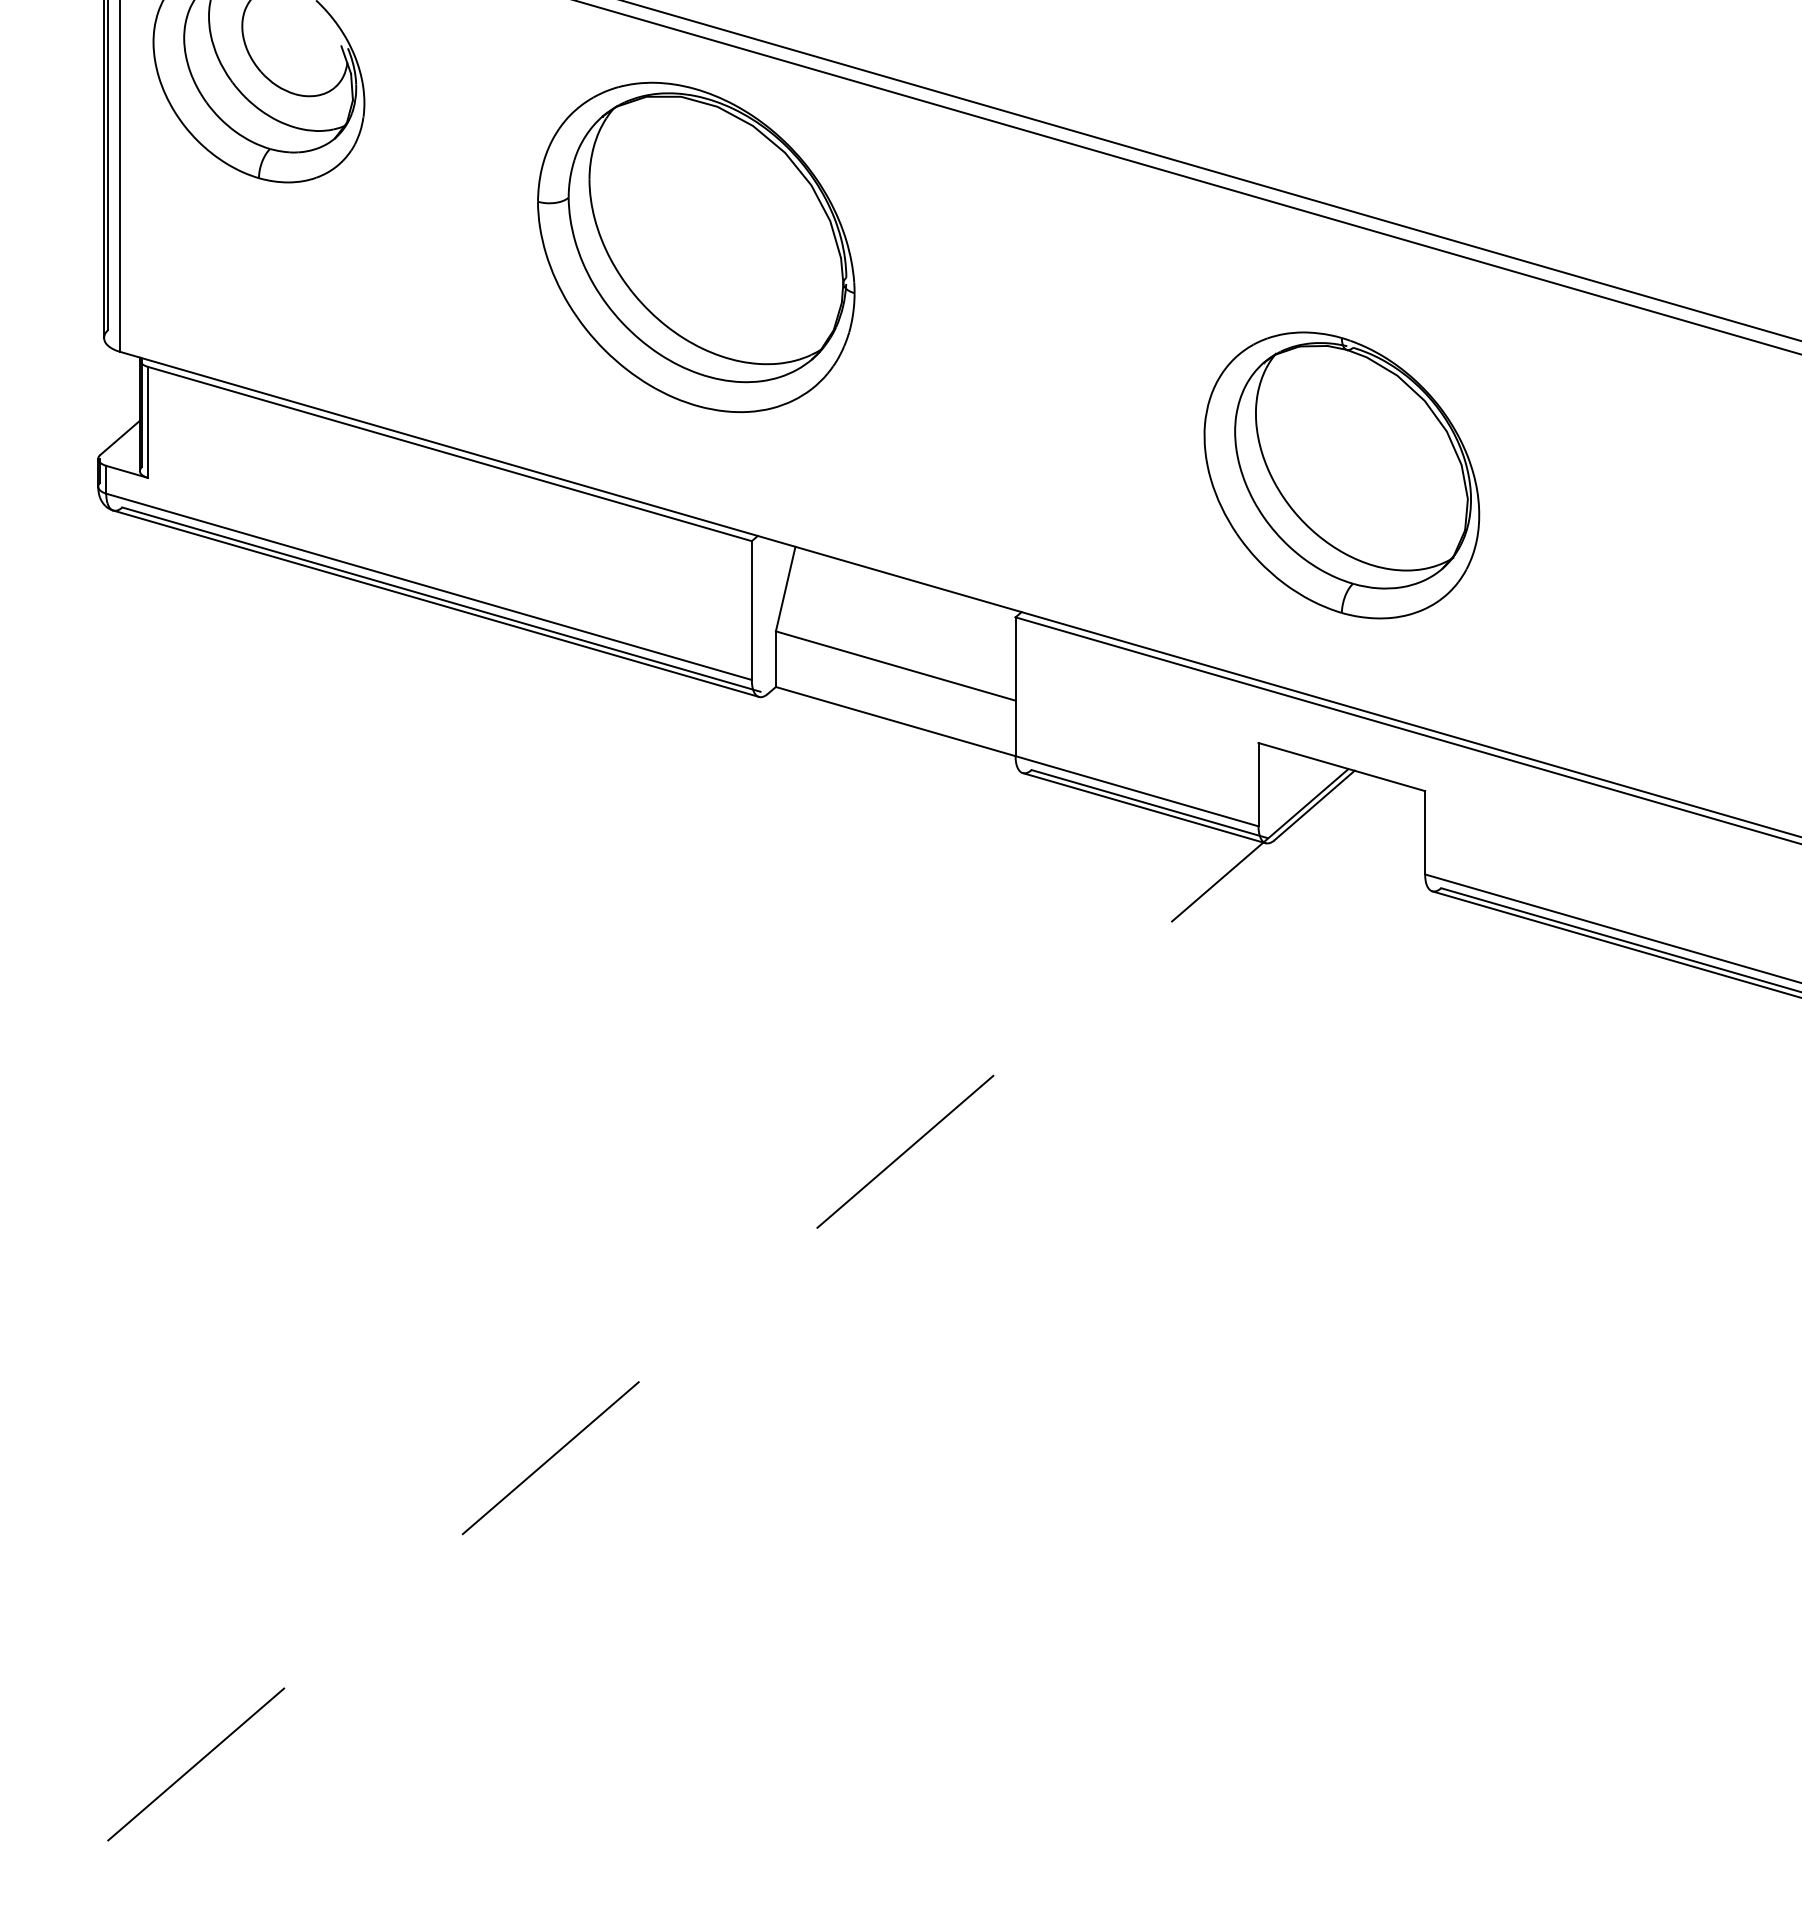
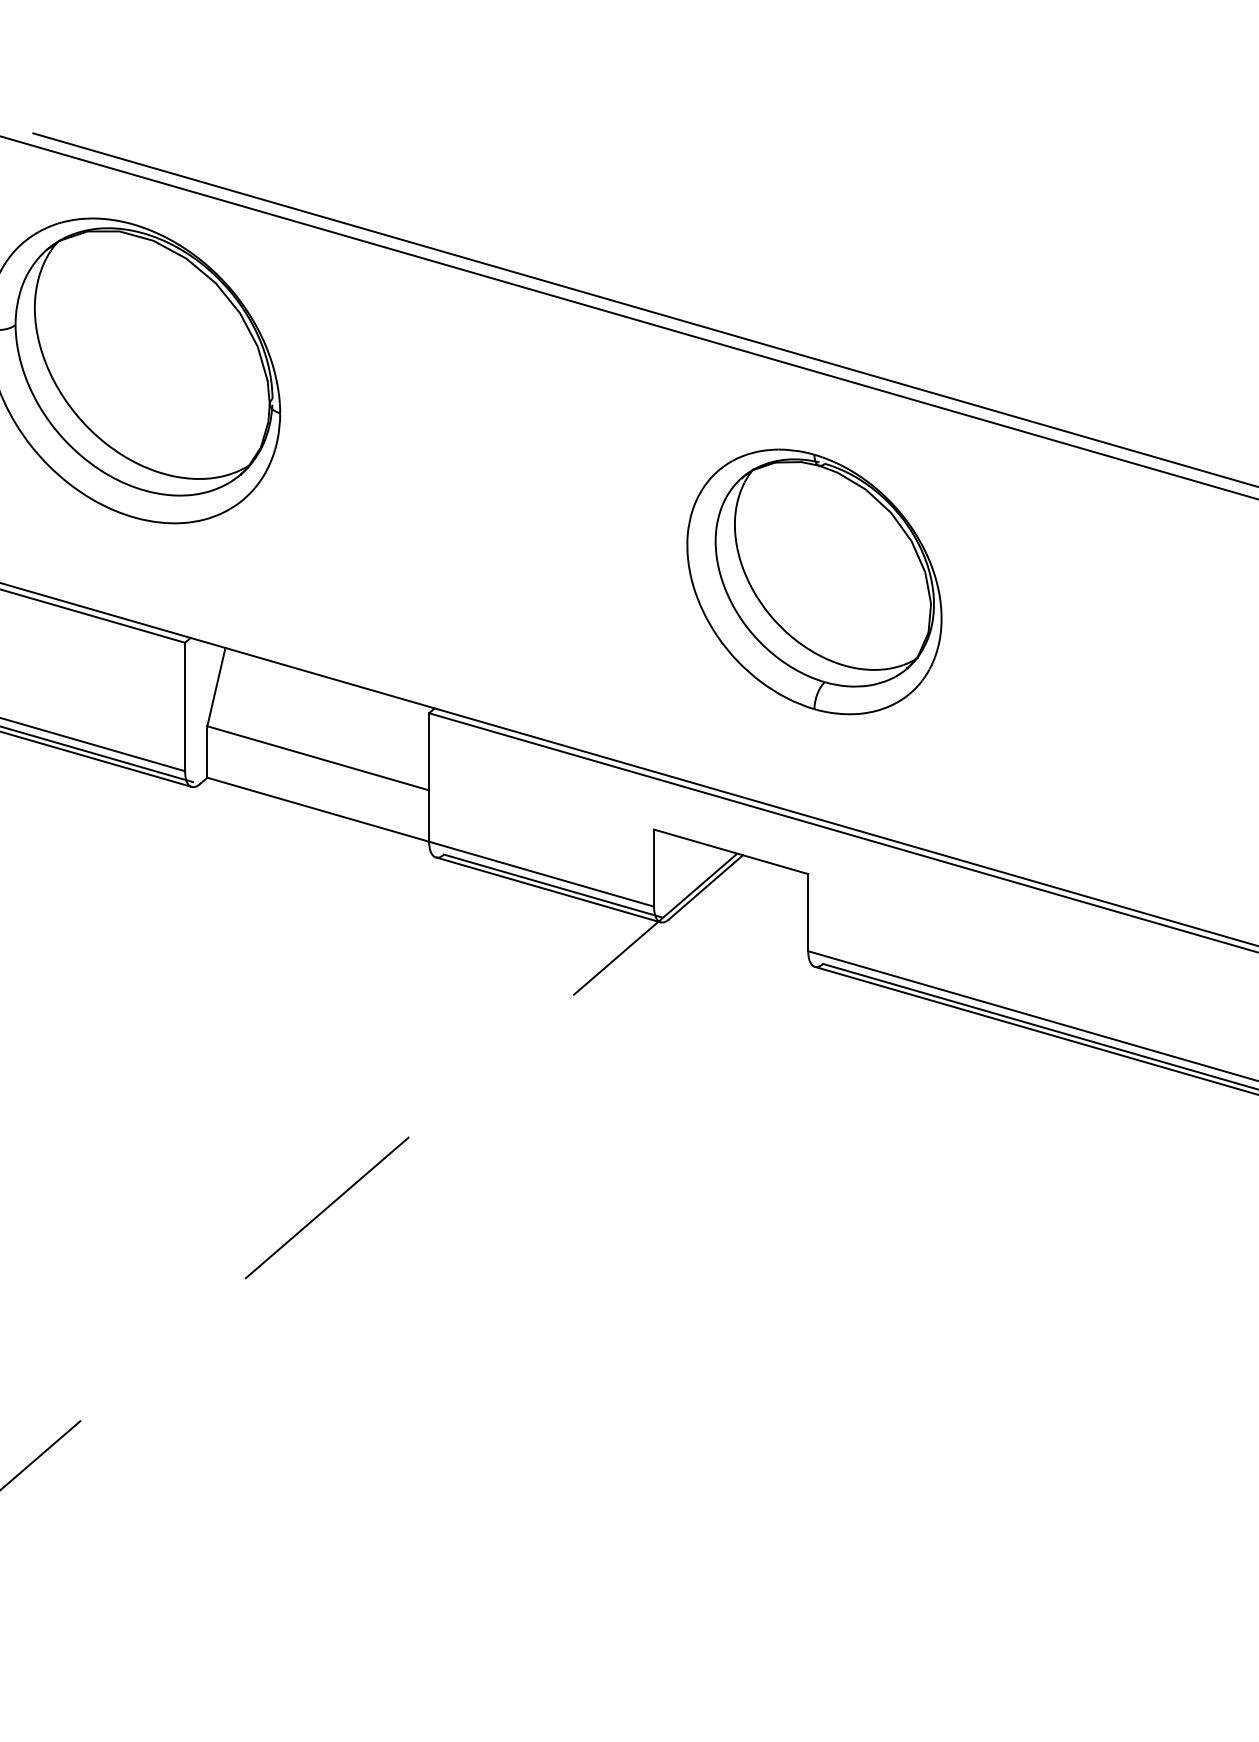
part: (1341, 475) -> (814, 581), moved

